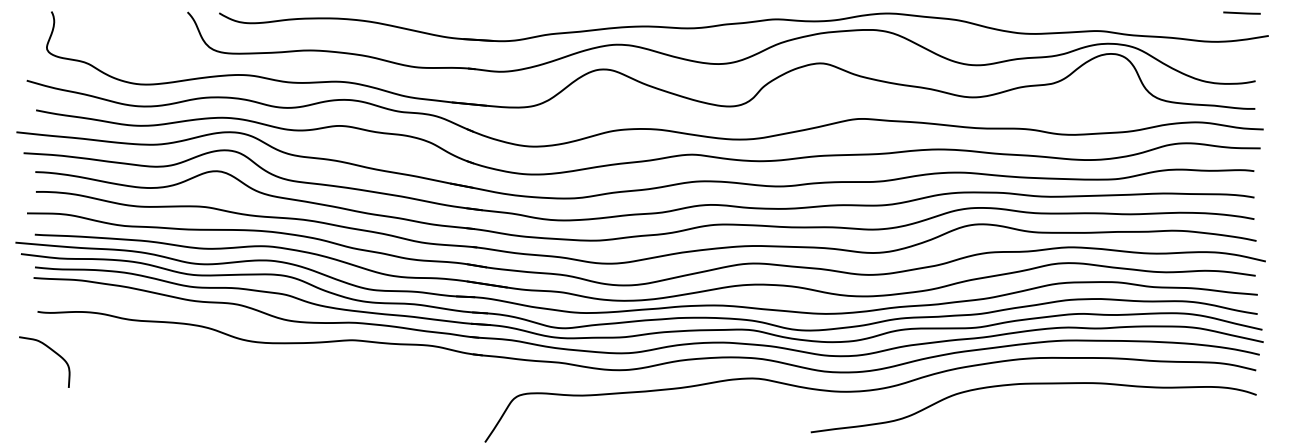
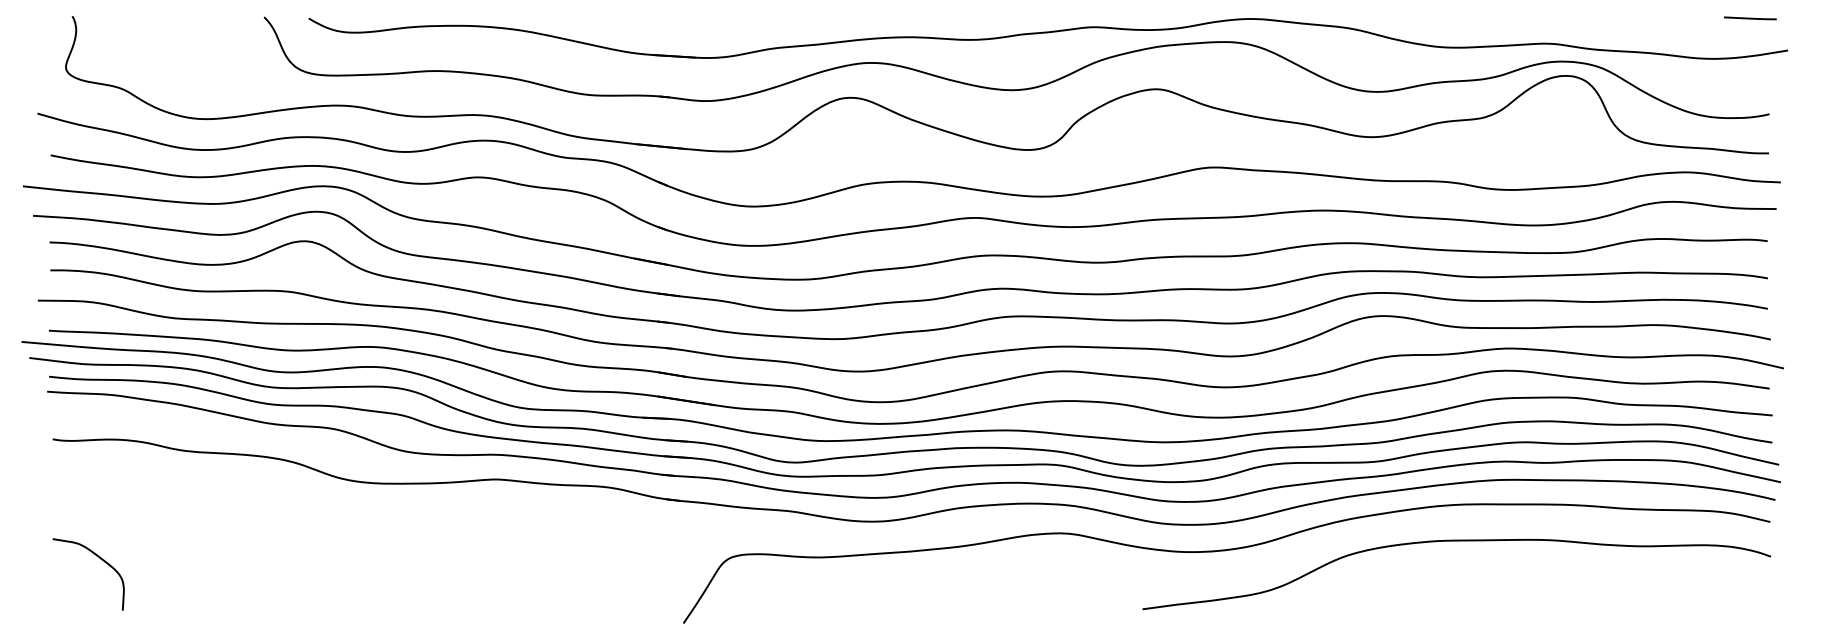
curve: (53, 351) -> (100, 559), moved

